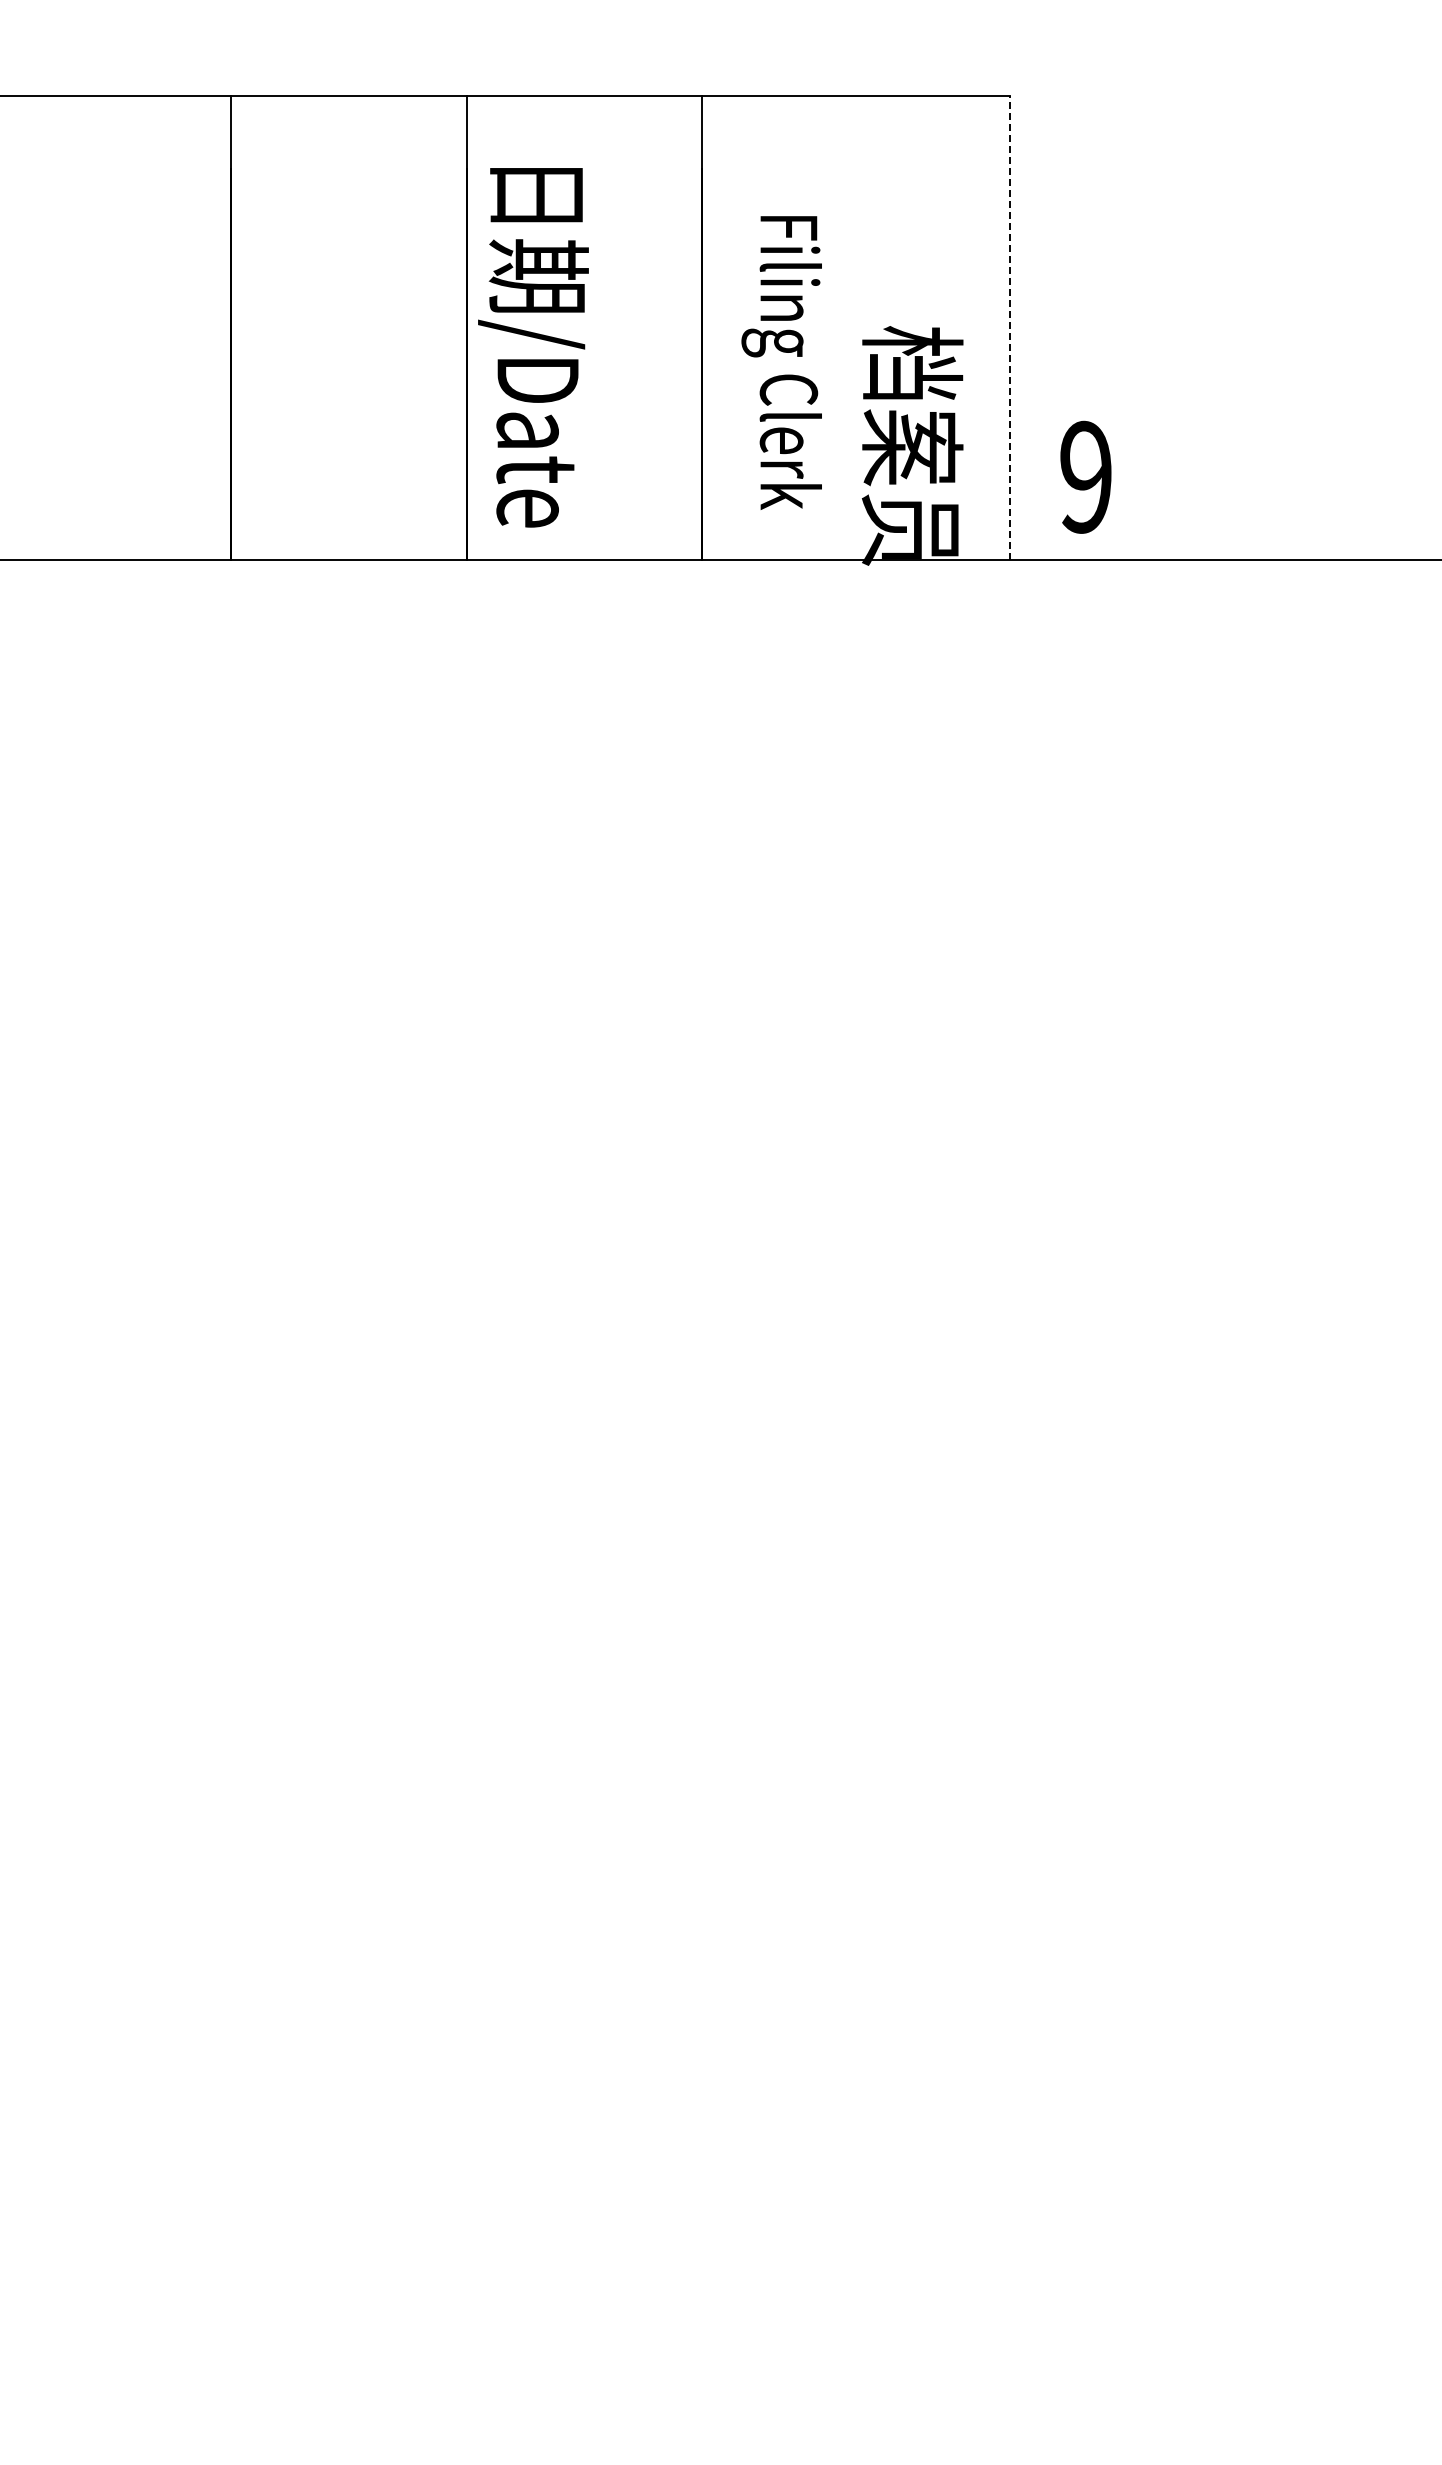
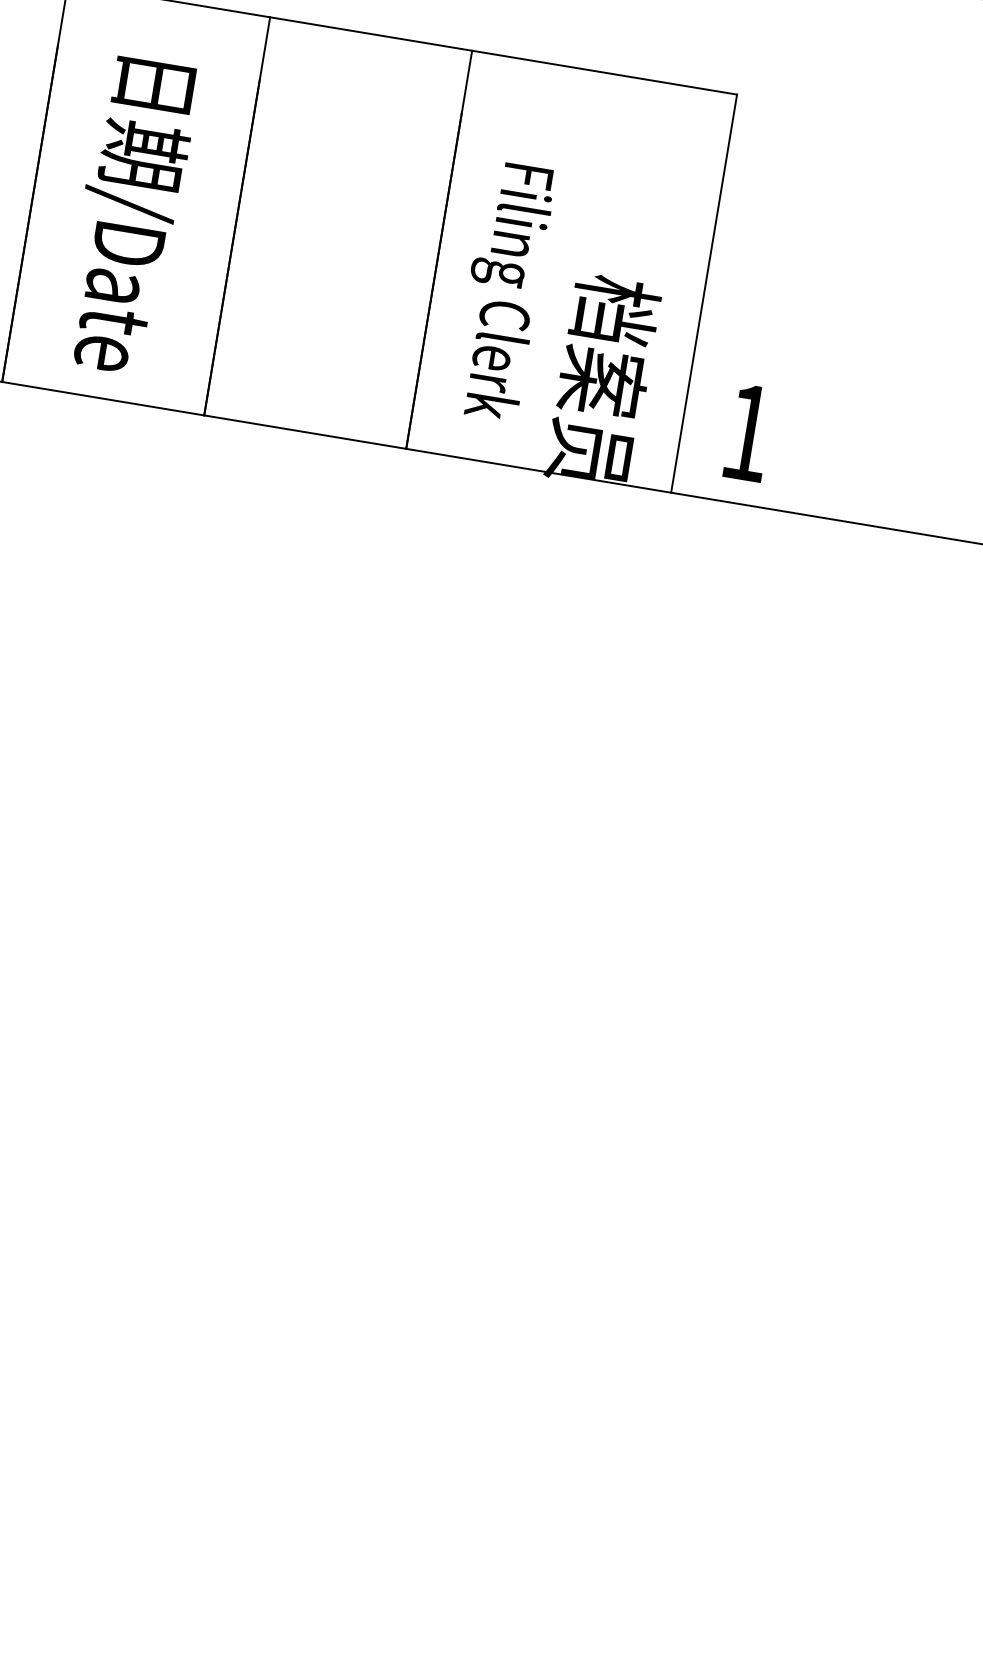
line: (1010, 327) -> (704, 293), dashed -> solid
text: (533, 347) -> (129, 215), moved
text: (1085, 476) -> (747, 431), 9 -> 1

